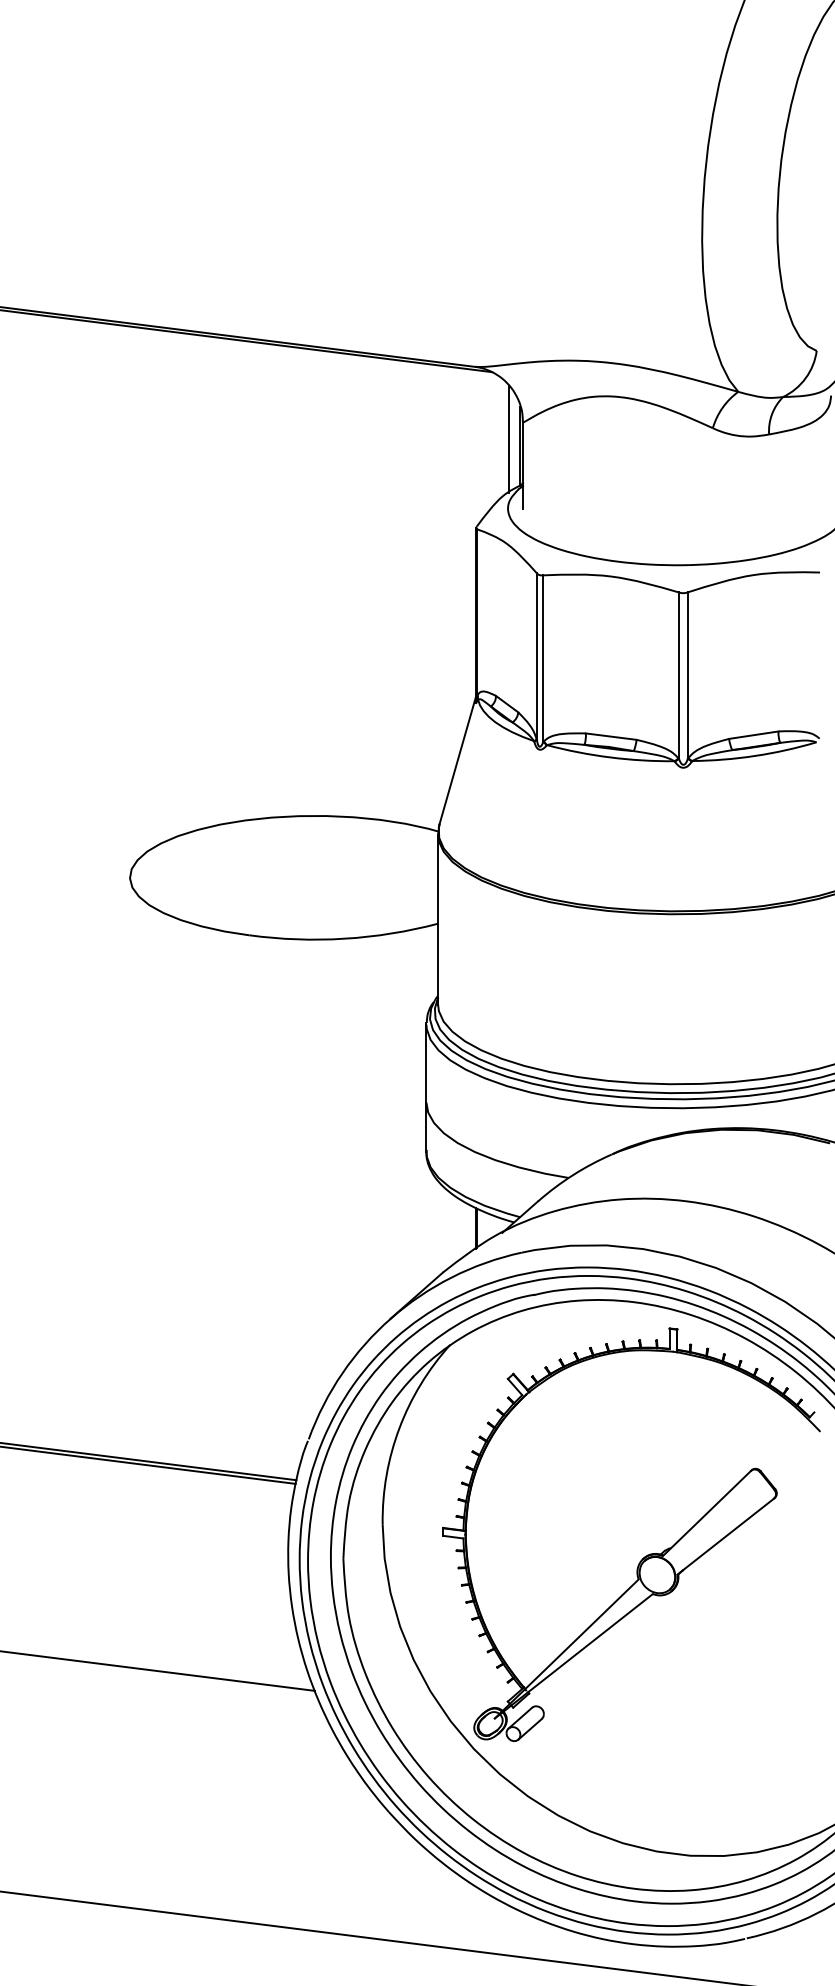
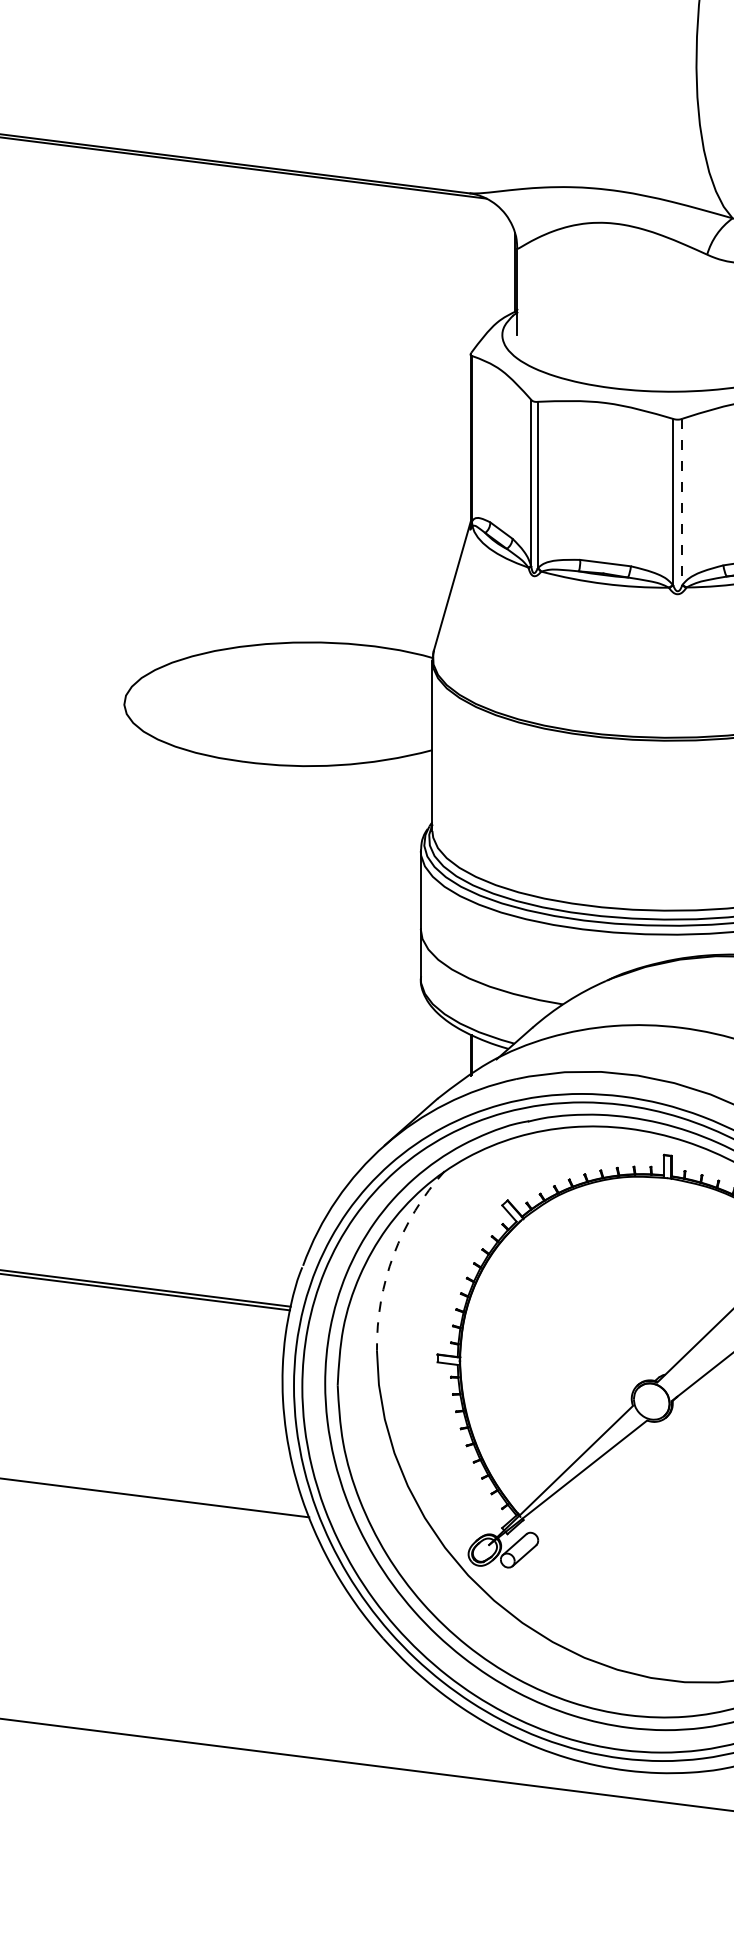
line: (509, 438) -> (503, 264), removed
line: (687, 676) -> (681, 502), solid -> dashed
arc: (399, 1428) -> (393, 1254), solid -> dashed

